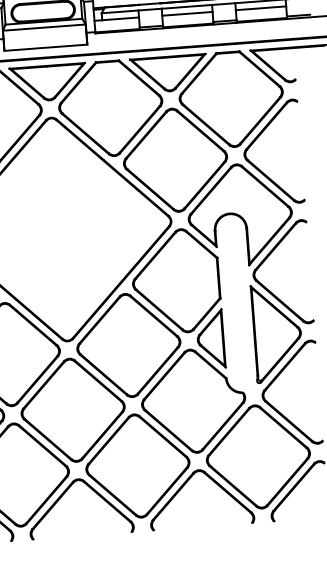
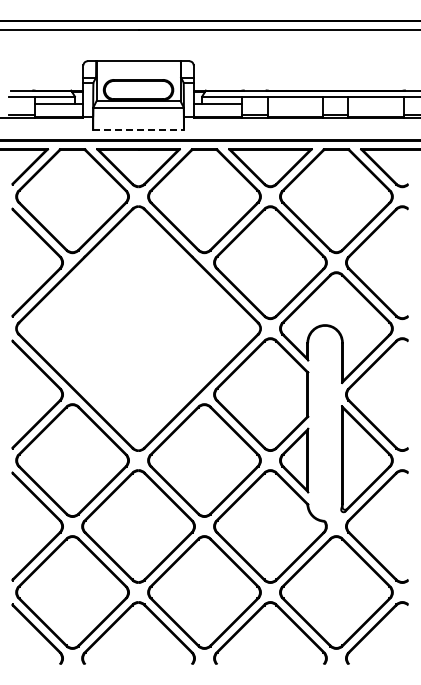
line: (260, 8) -> (375, 104), removed
line: (187, 14) -> (295, 104), removed
line: (46, 47) -> (139, 129), solid -> dashed

